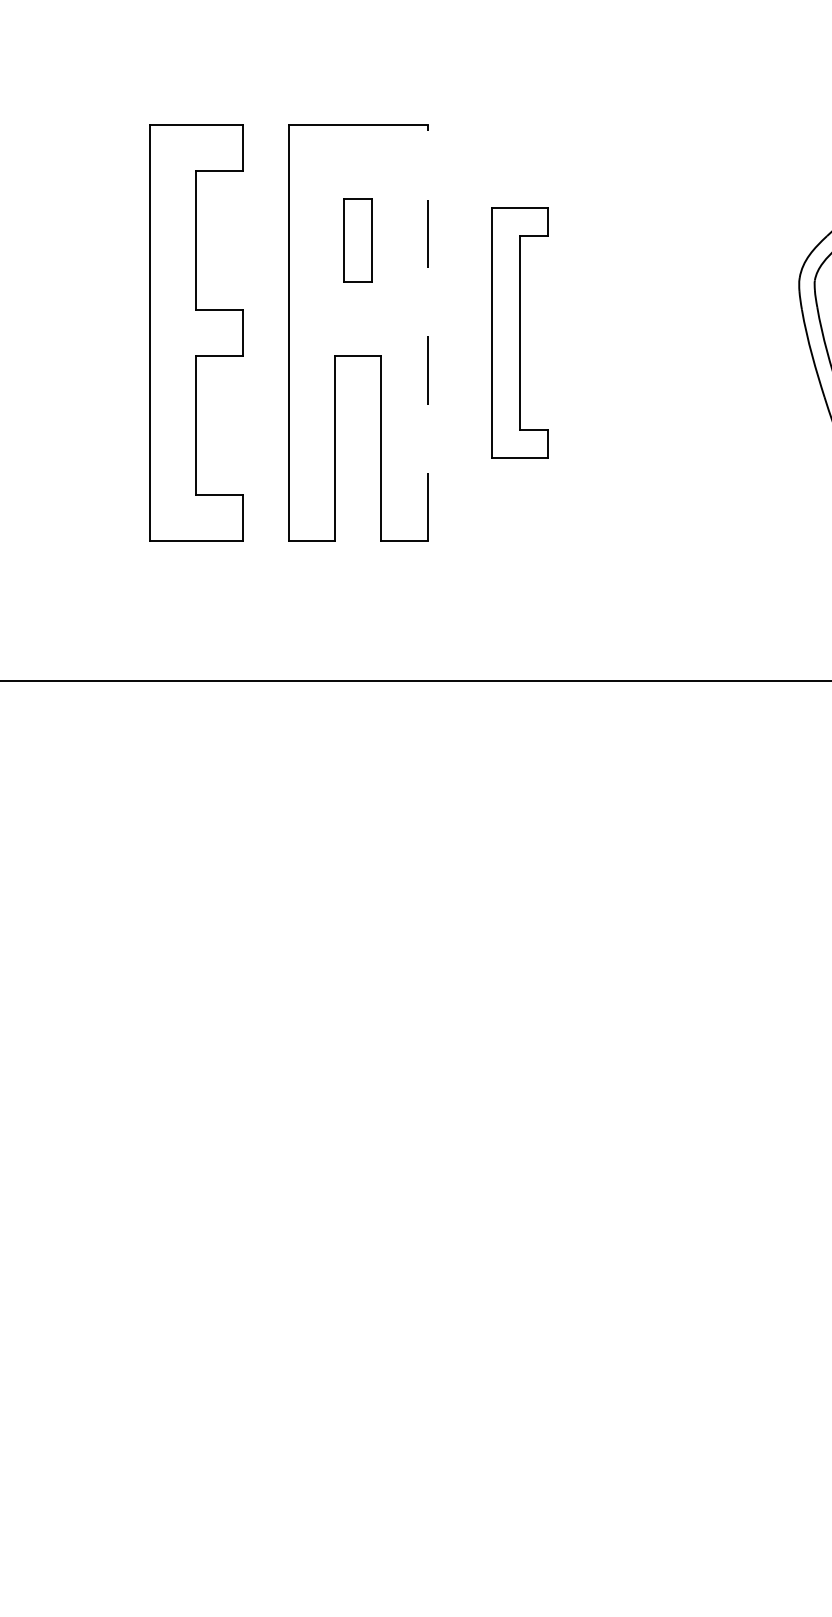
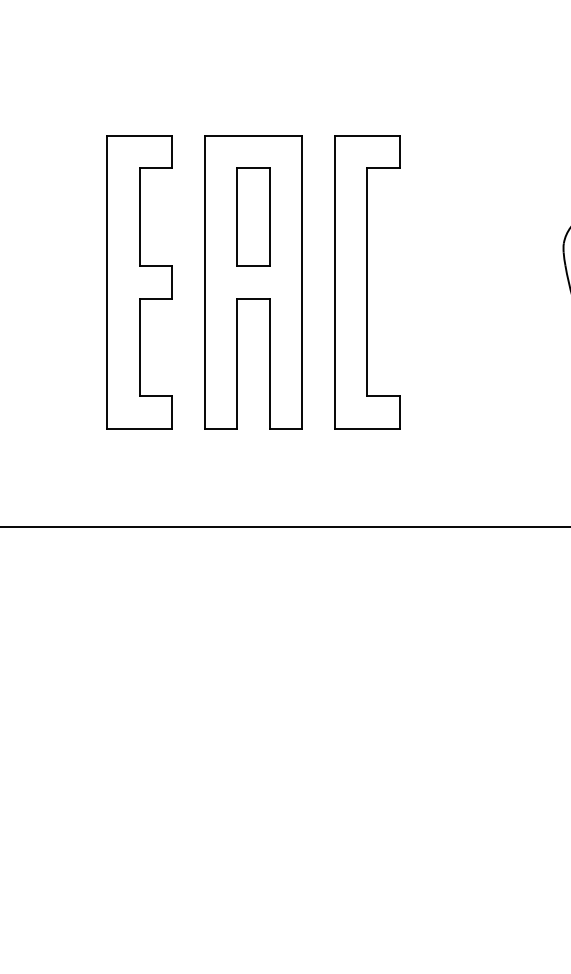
part: (357, 240) -> (252, 217), size x1.67
line: (427, 332) -> (302, 281), dashed -> solid
part: (519, 332) -> (366, 281), size x1.67

